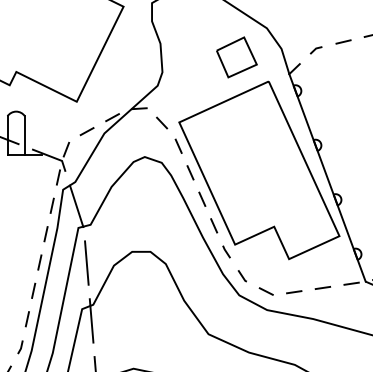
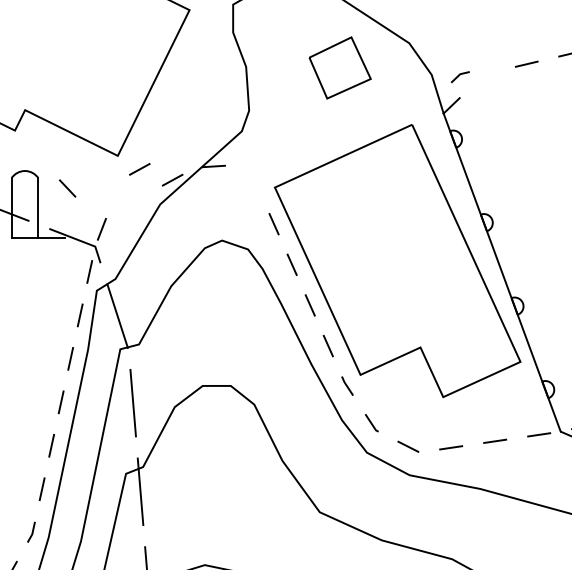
line: (315, 50) -> (459, 77), moved
part: (236, 57) -> (339, 68), moved
line: (162, 122) -> (68, 187), moved
line: (86, 131) -> (138, 169), moved

